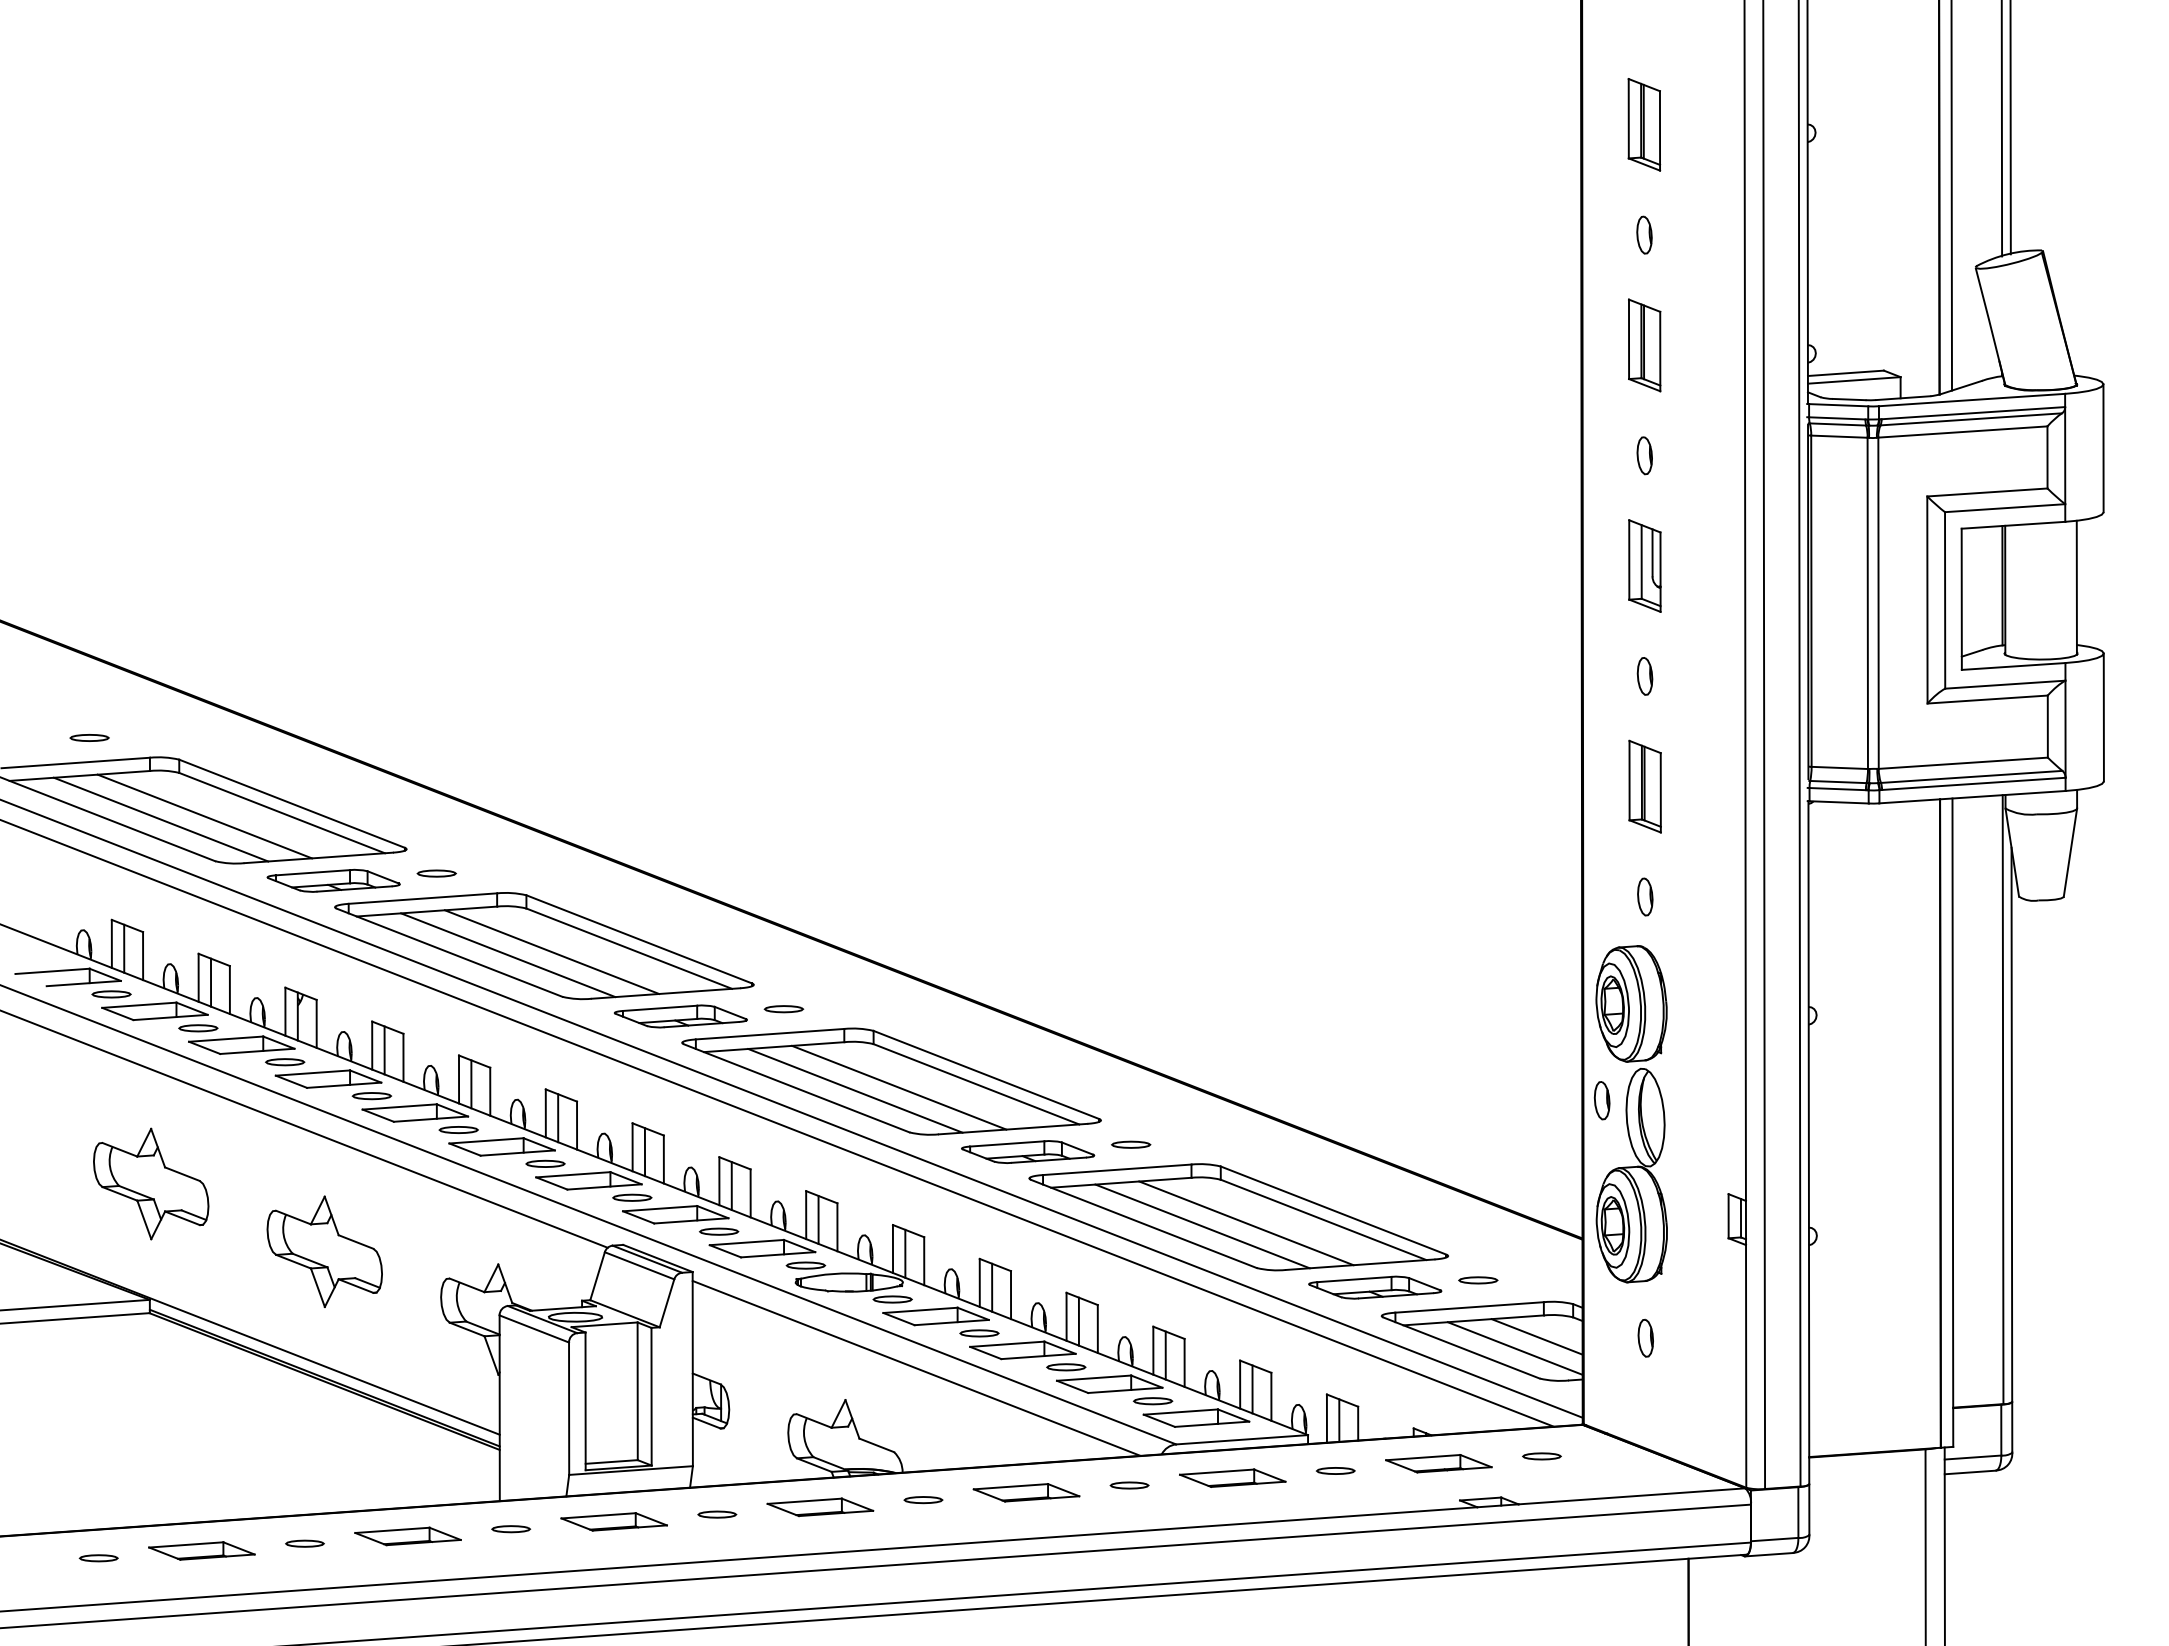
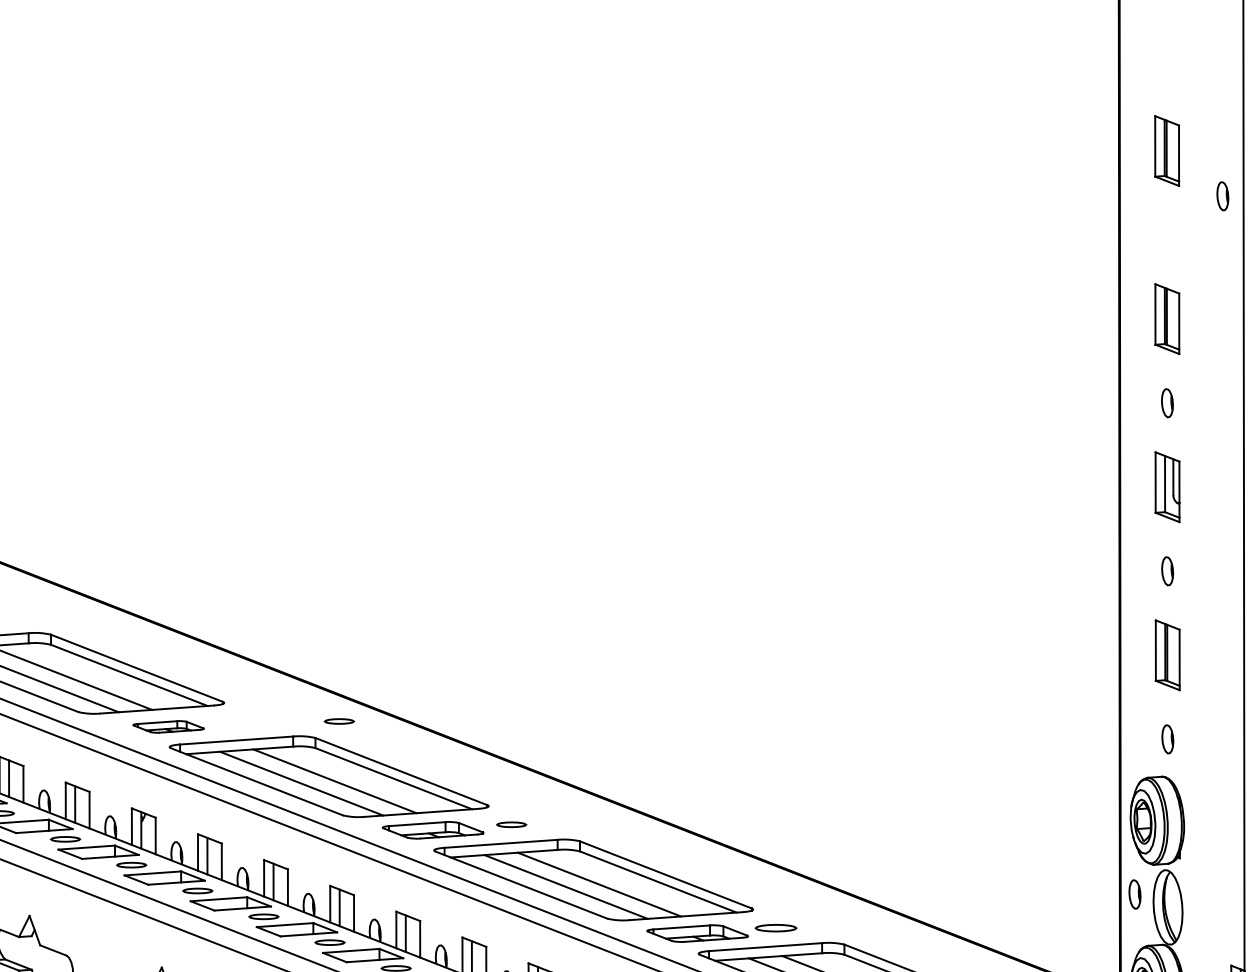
part: (1644, 234) -> (1222, 195), moved
part: (436, 873) -> (339, 721), moved
part: (333, 880) -> (168, 726), size x0.7
part: (1131, 1144) -> (776, 927), size x1.4

